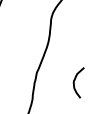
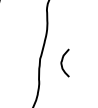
curve: (75, 81) -> (62, 62), moved

